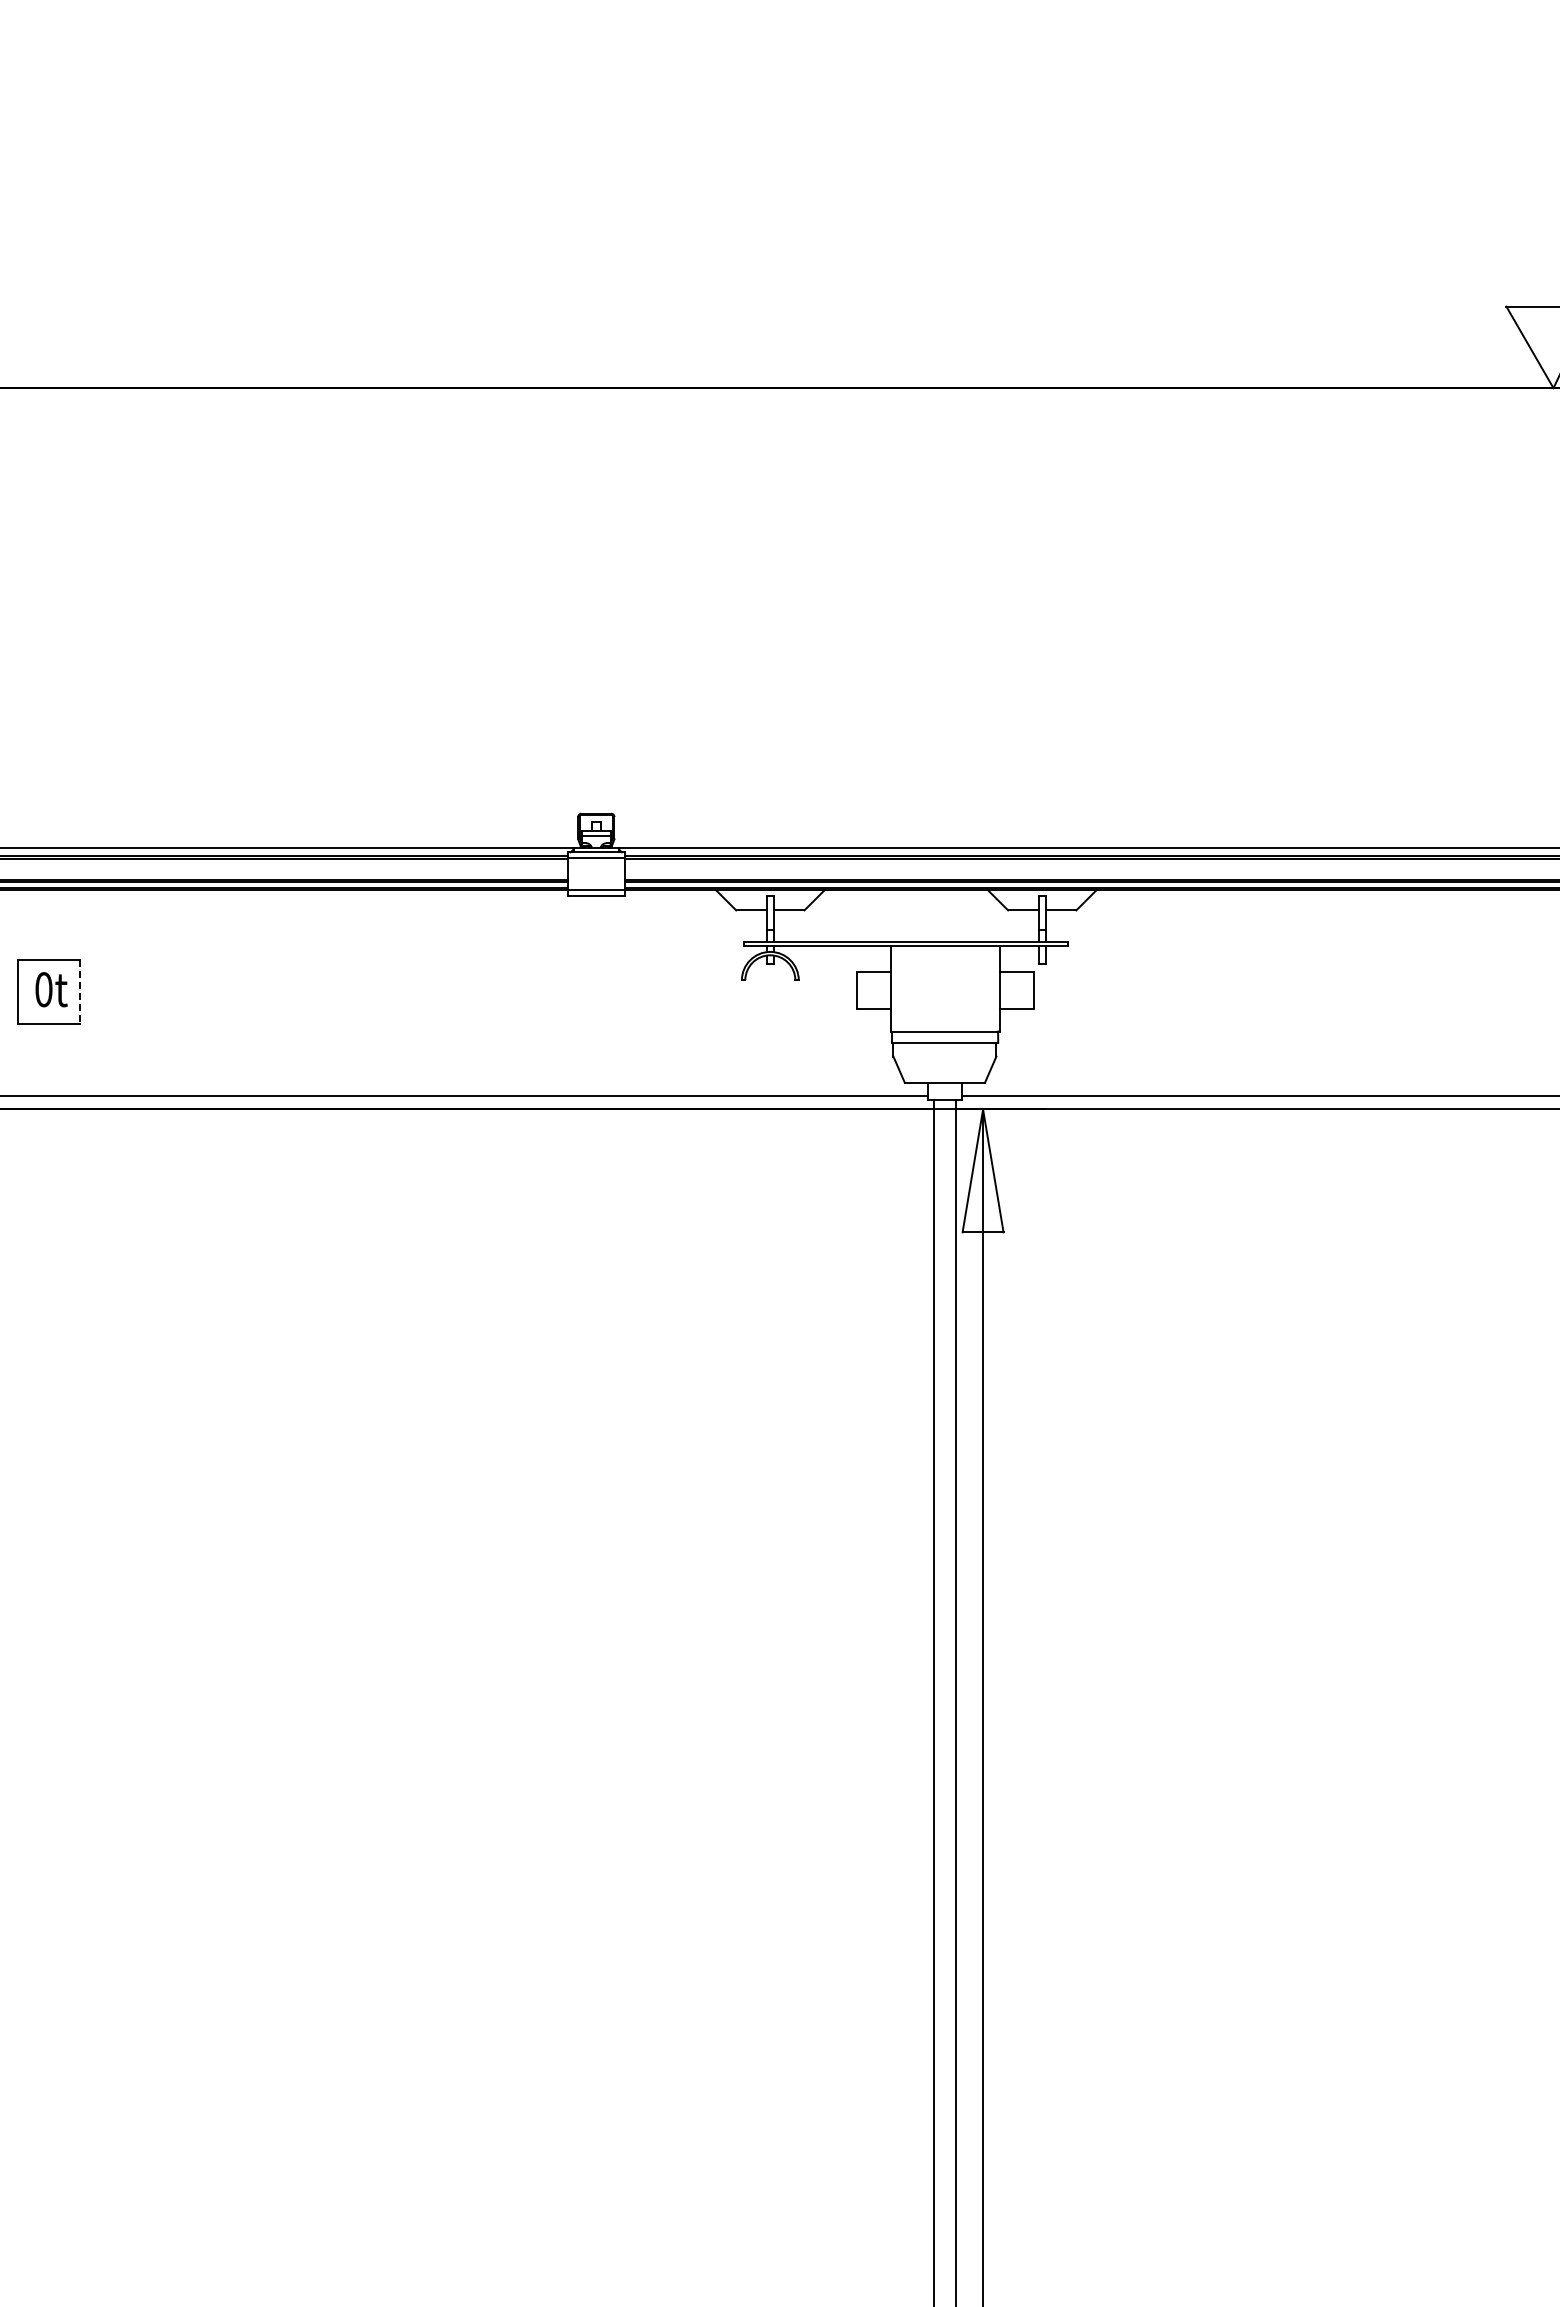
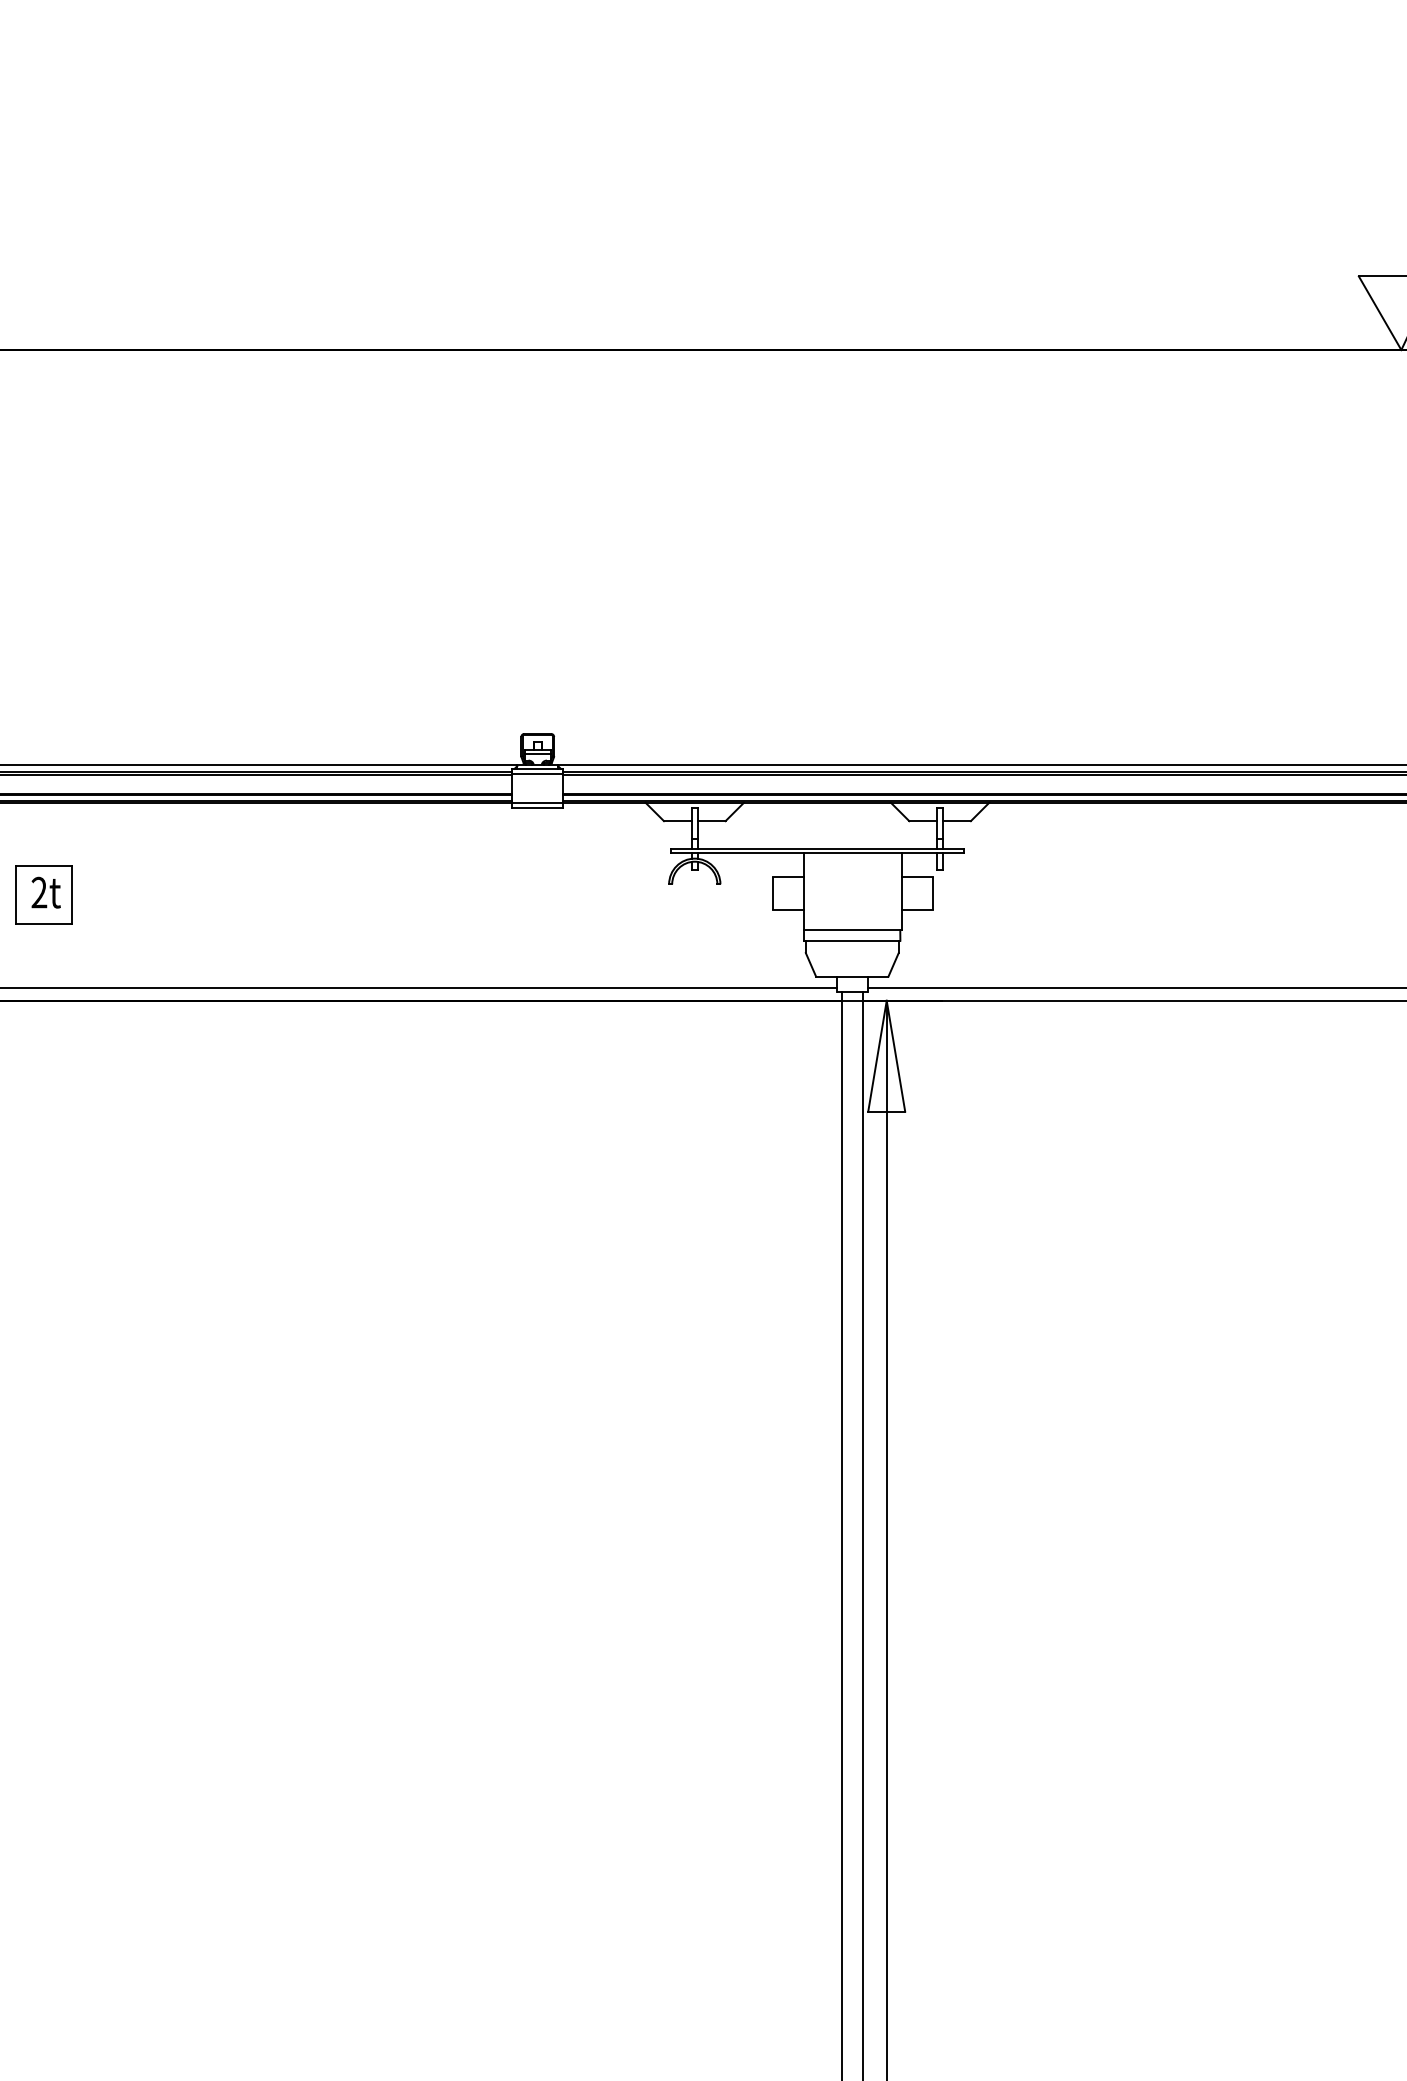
text: (43, 989) -> (39, 892), 0t -> 2t
line: (80, 992) -> (72, 895), dashed -> solid

